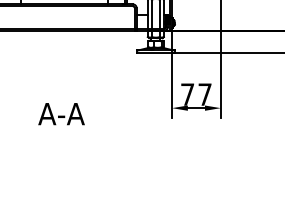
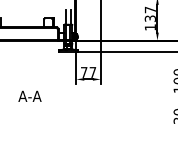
text: (60, 112) -> (29, 95), moved

